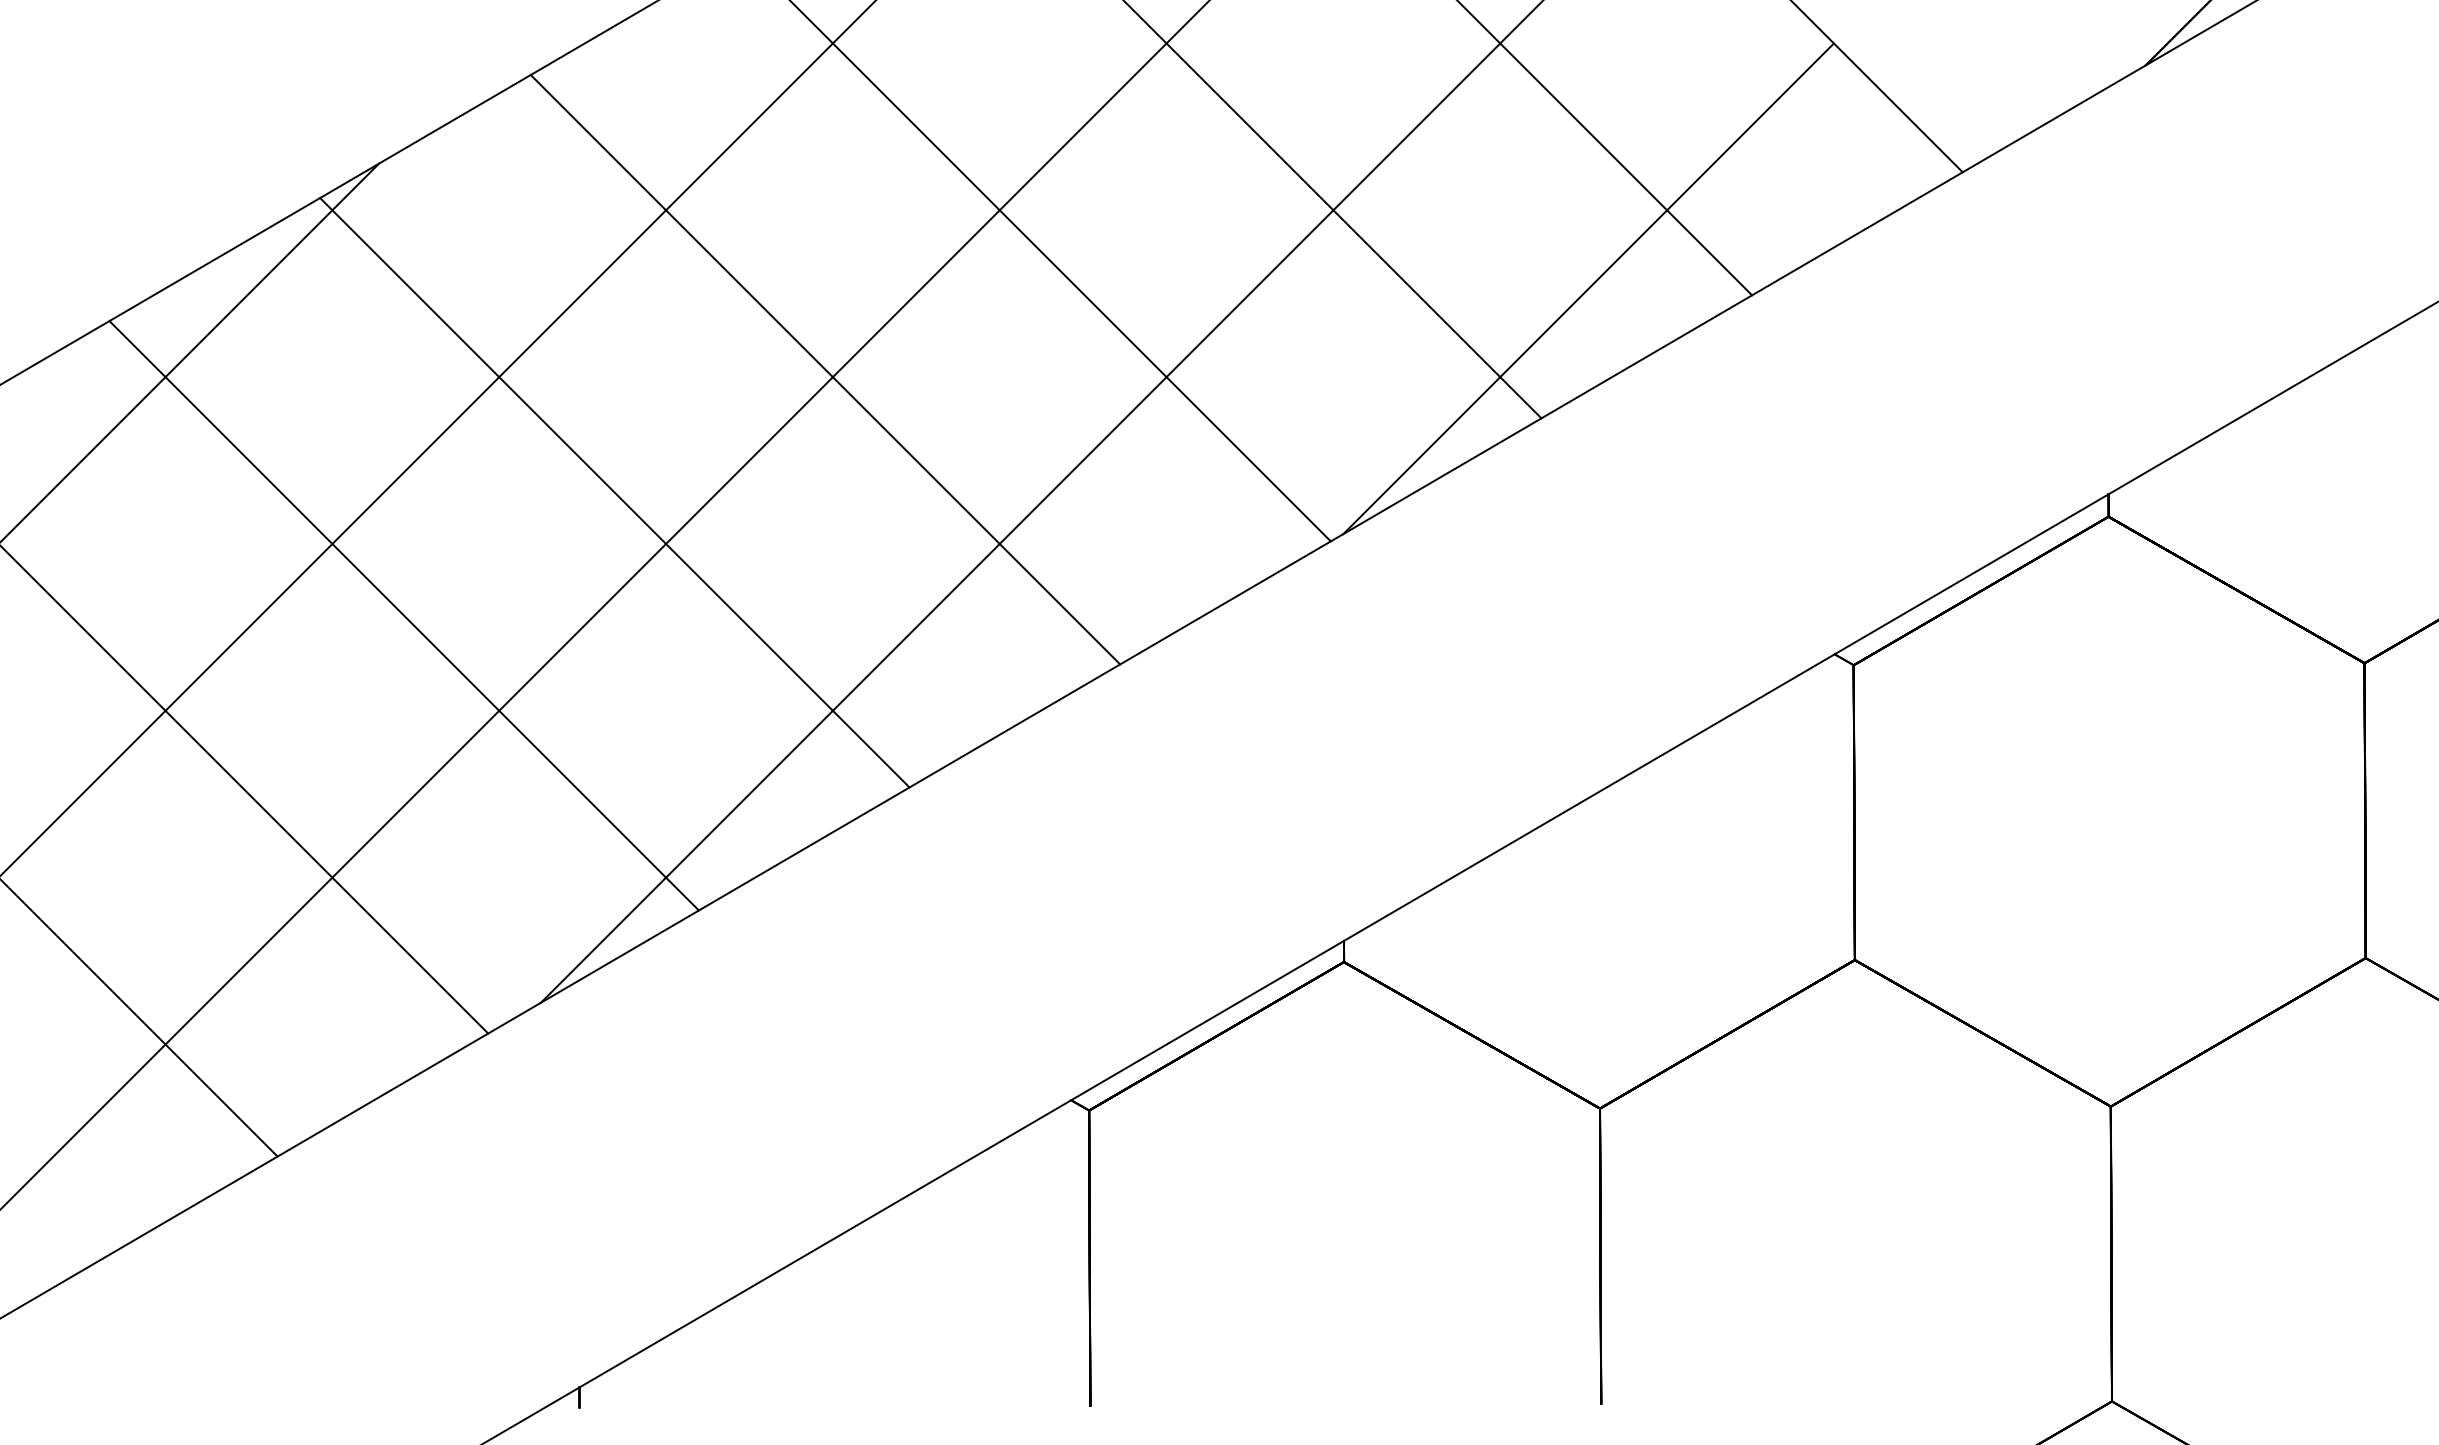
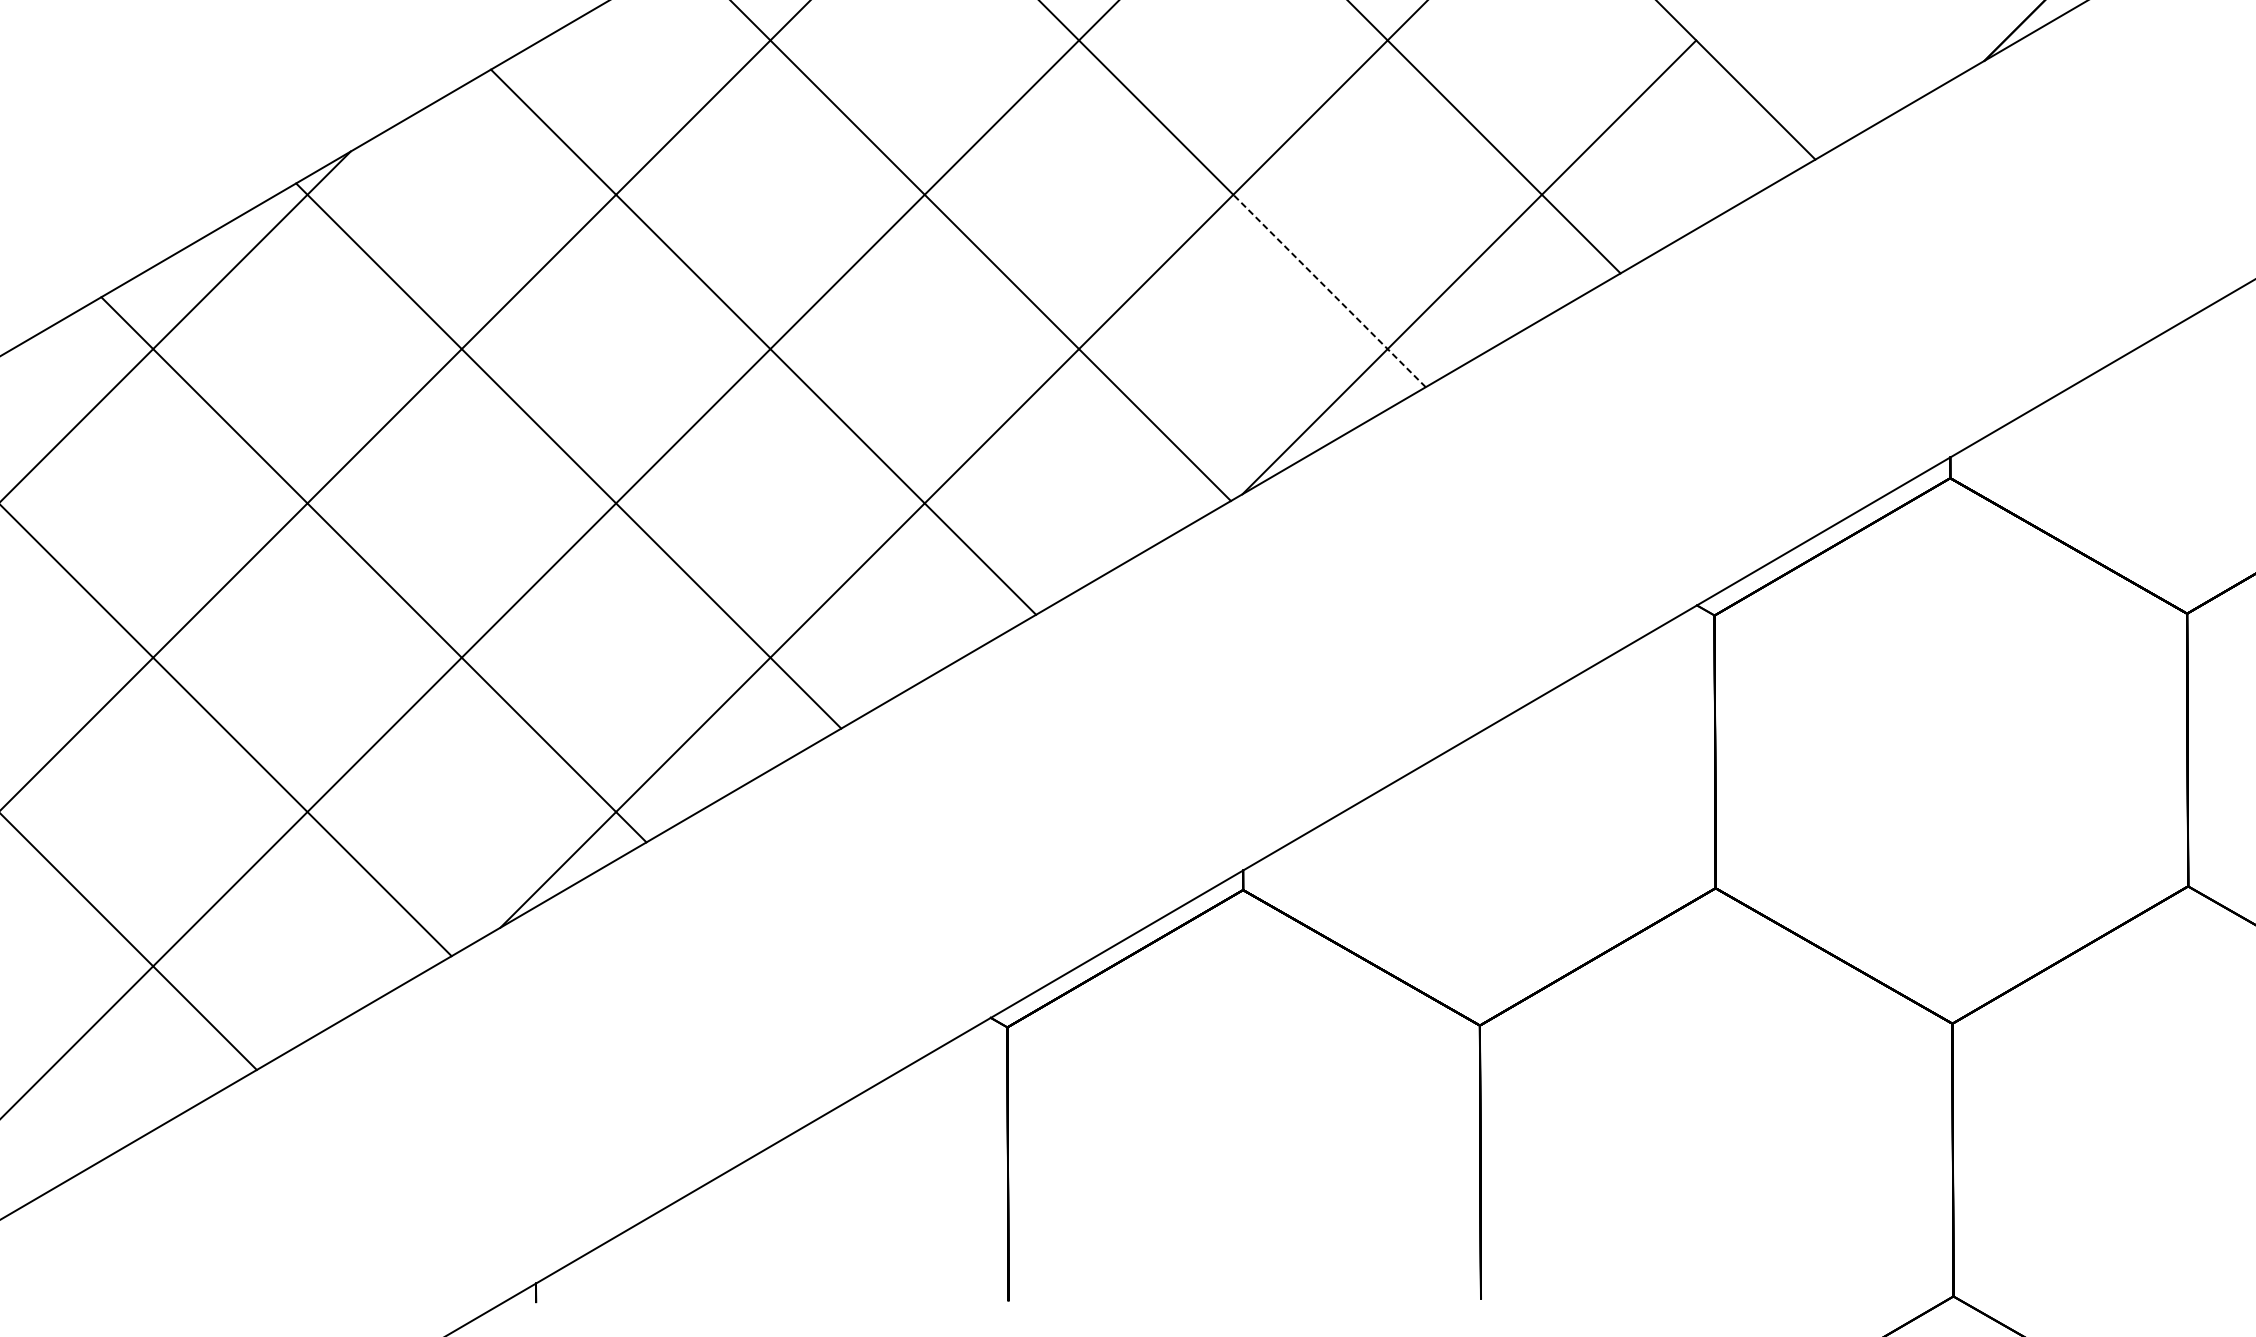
line: (1437, 314) -> (1329, 291), solid -> dashed

